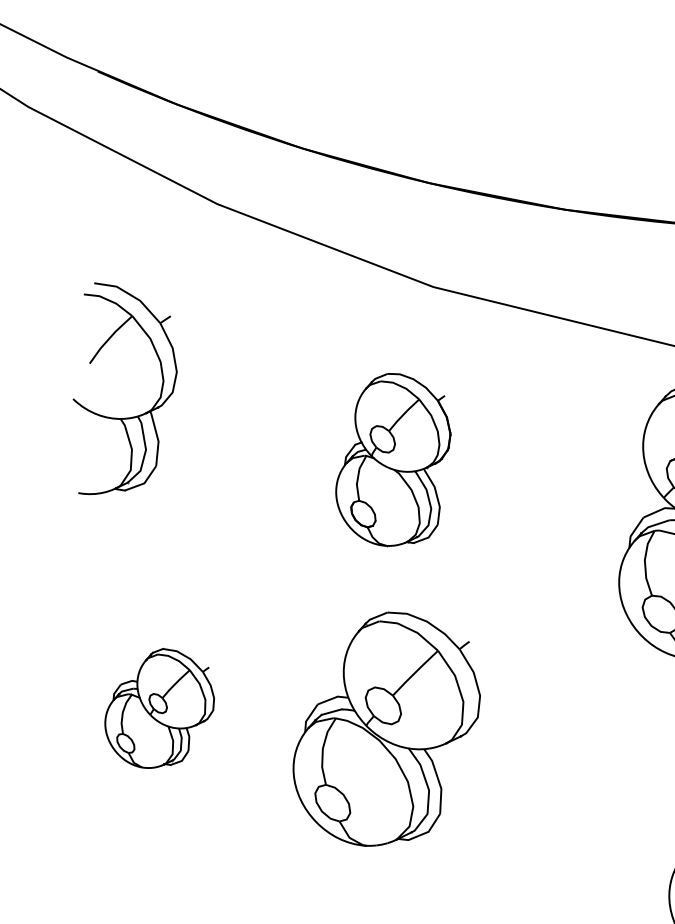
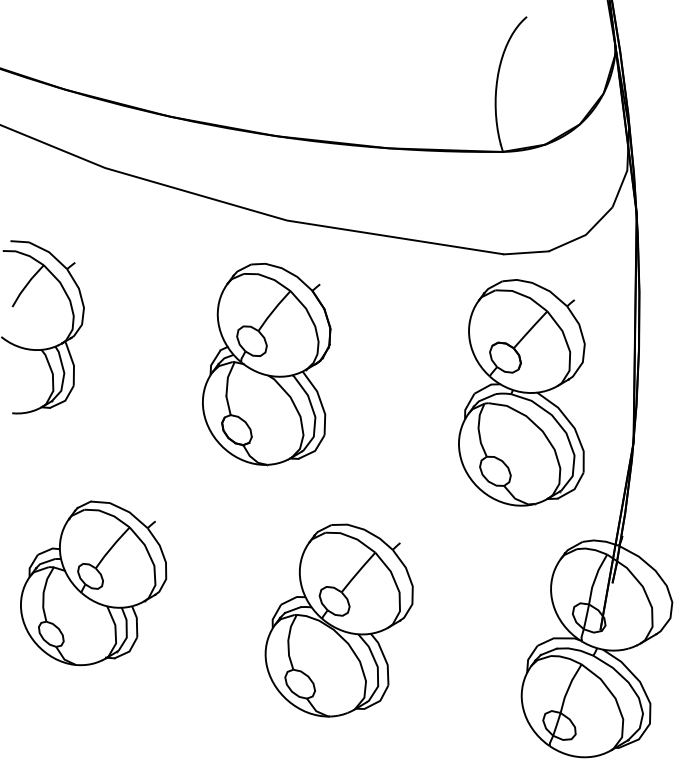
part: (393, 460) -> (266, 364), size x1.43
part: (159, 708) -> (93, 583), size x1.67
part: (386, 729) -> (338, 620), moved

